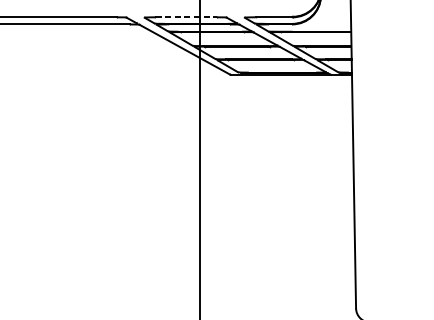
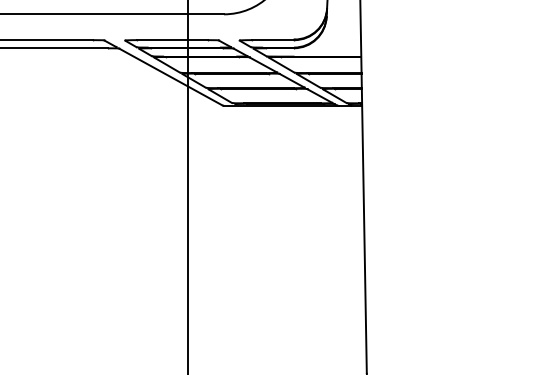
line: (186, 17) -> (173, 40), dashed -> solid

